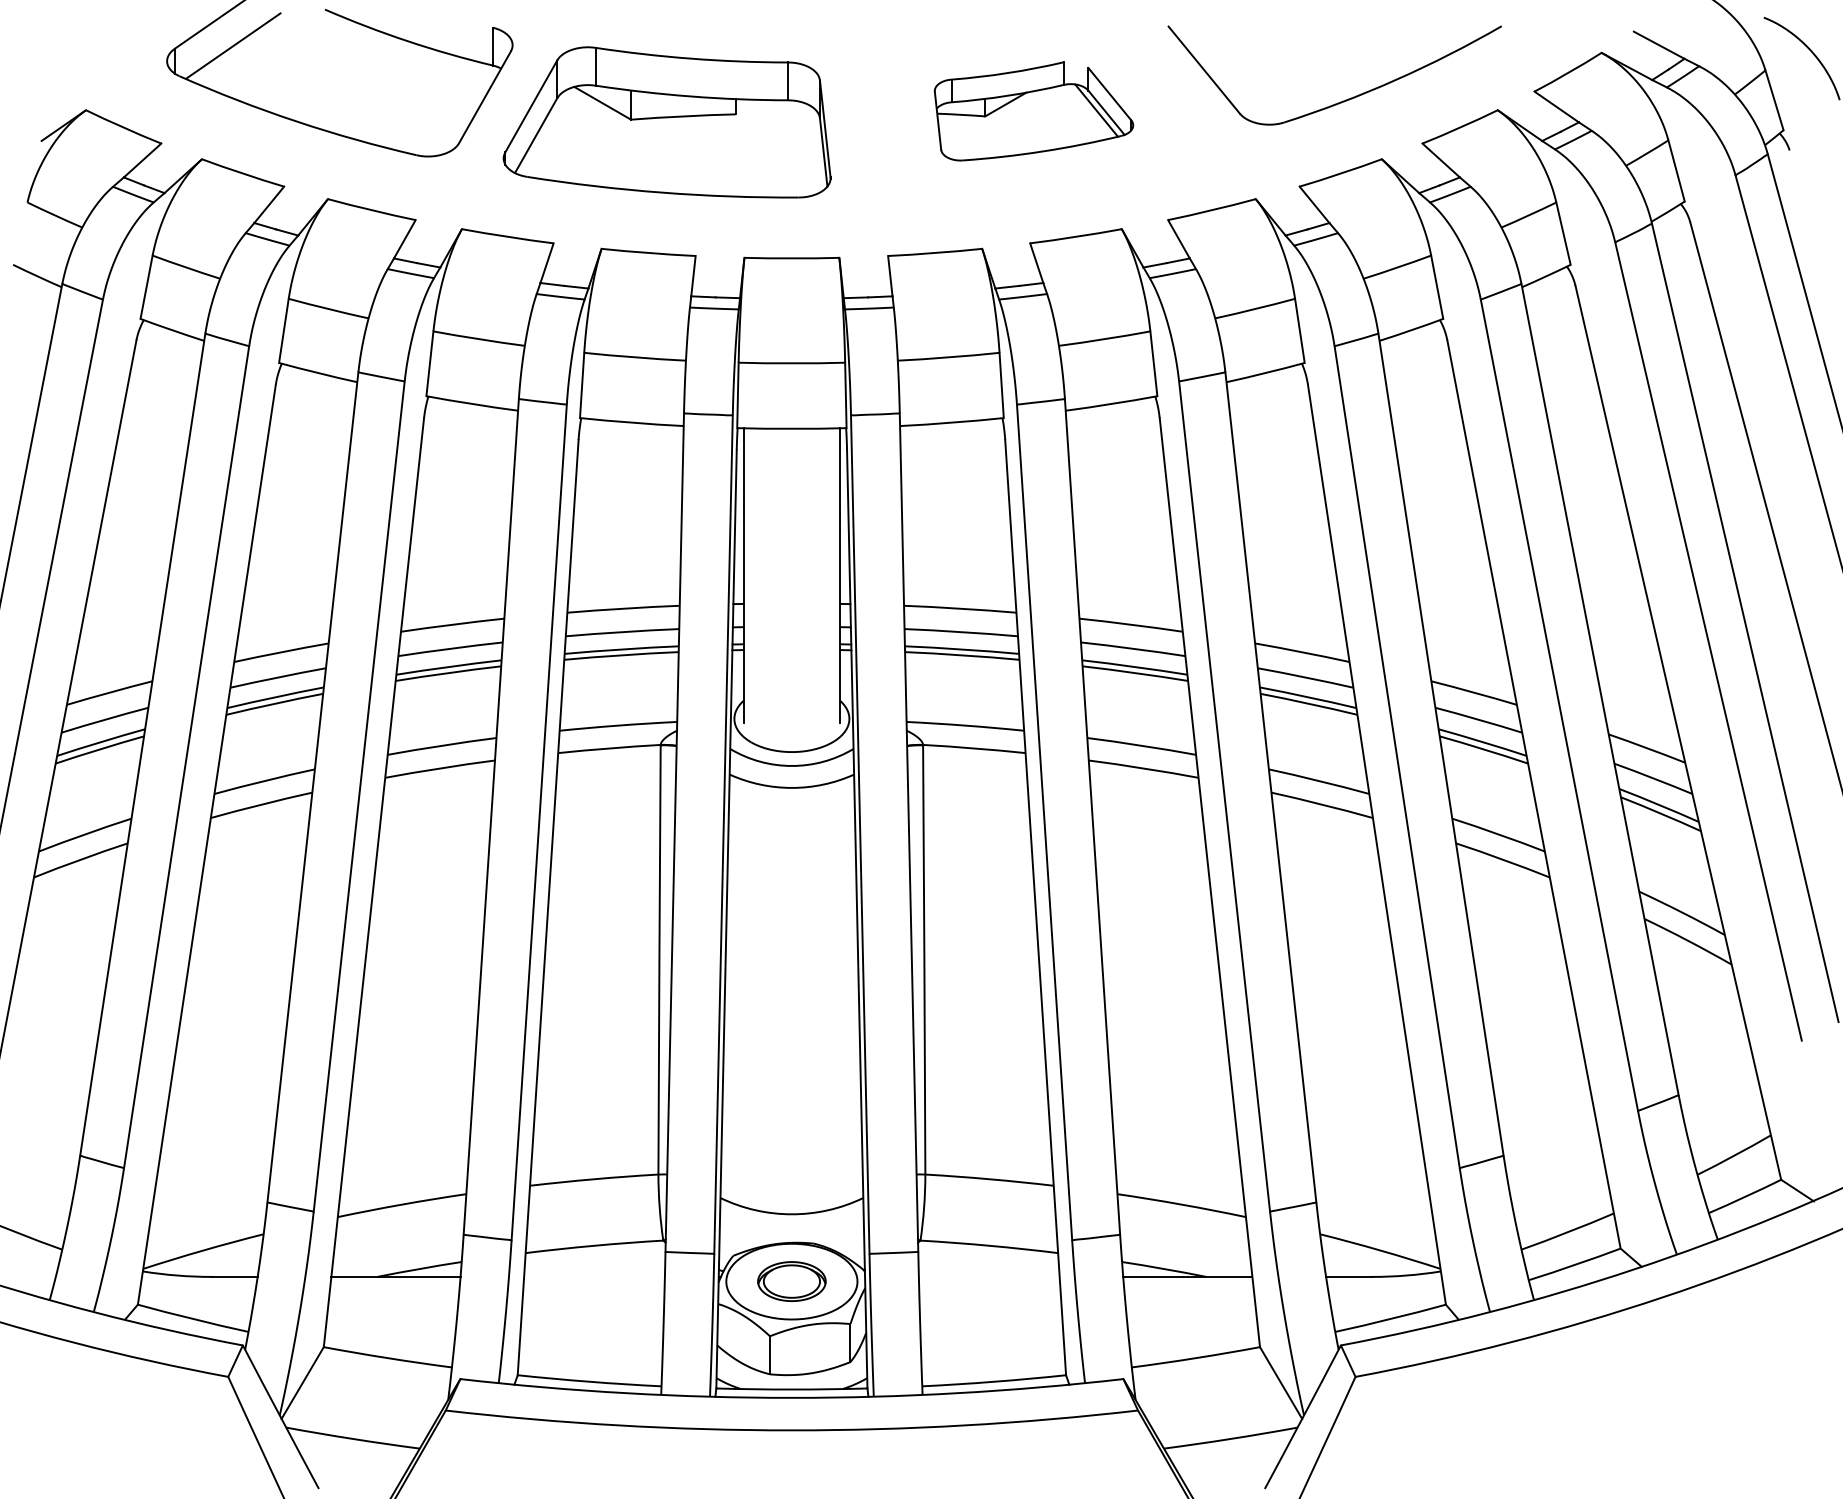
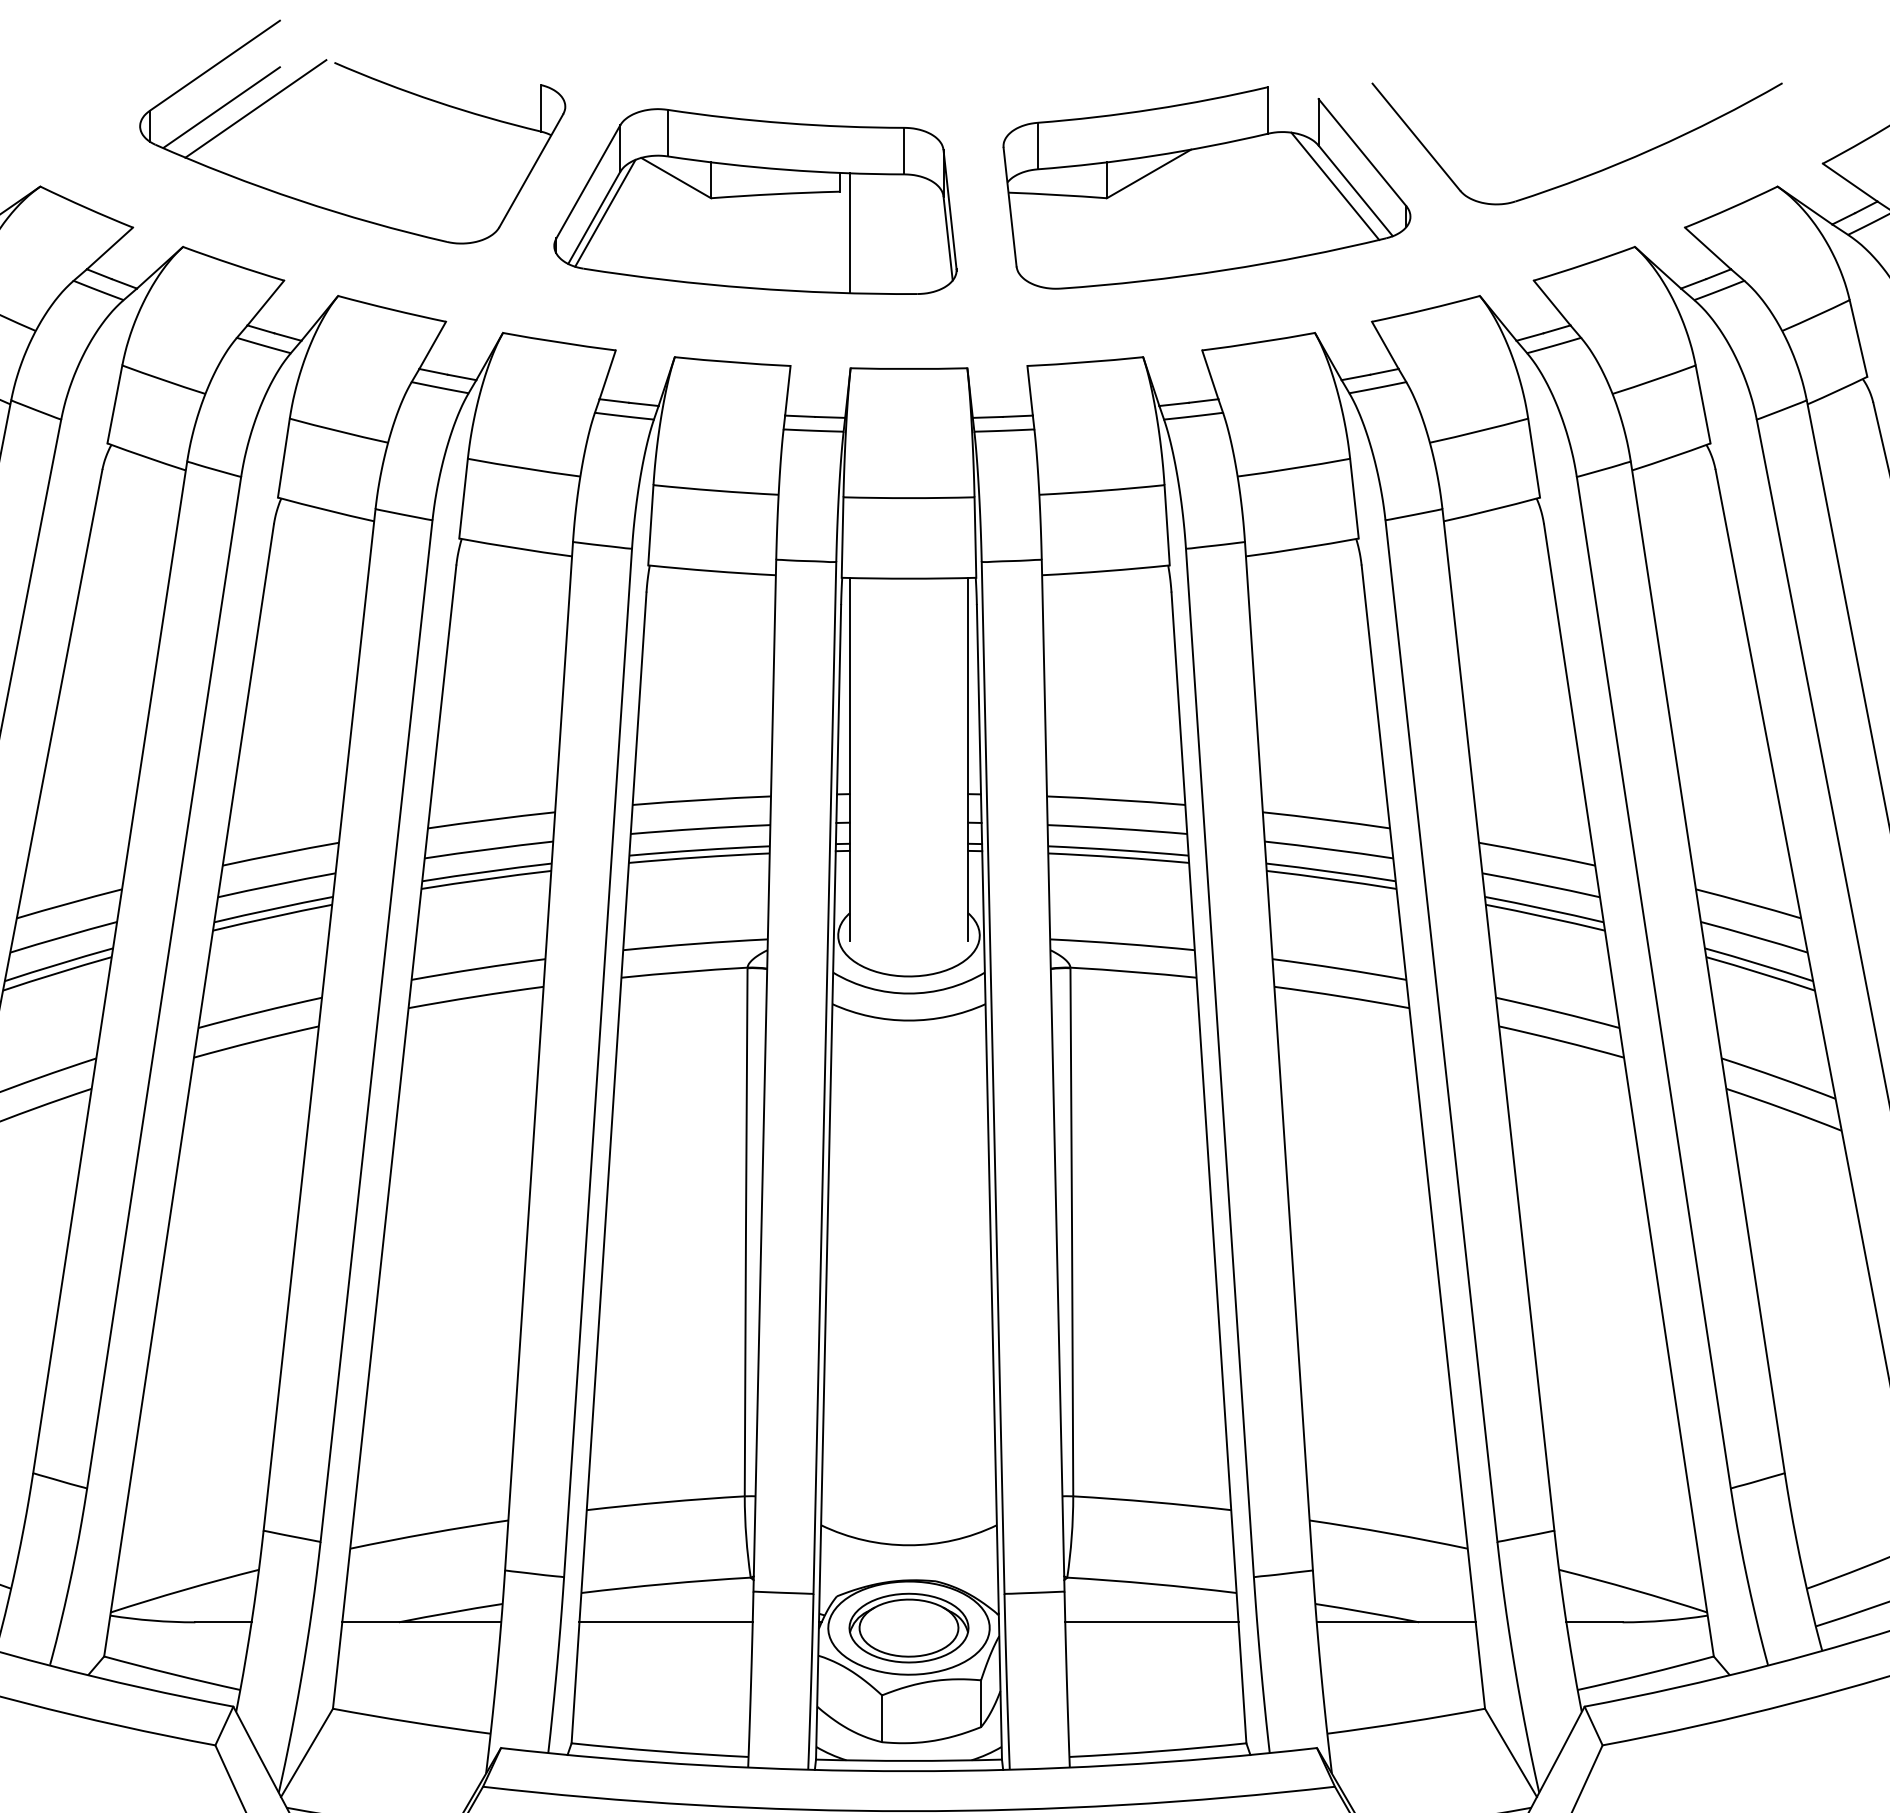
line: (260, 46) -> (255, 108), added
part: (1033, 111) -> (1206, 188), size x1.67
line: (544, 131) -> (604, 212), added
line: (743, 147) -> (849, 232), added
line: (594, 1276) -> (666, 1621), added
line: (988, 1276) -> (1150, 1621), added
part: (791, 1281) -> (908, 1627), size x1.43

